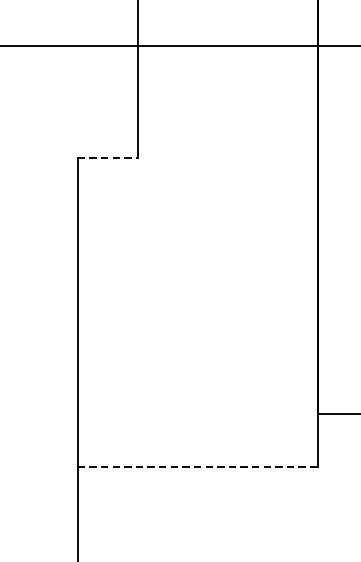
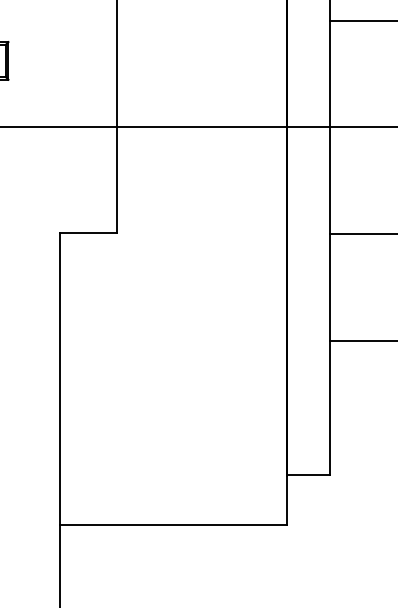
line: (108, 157) -> (88, 232), dashed -> solid
line: (197, 466) -> (173, 525), dashed -> solid

